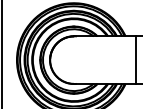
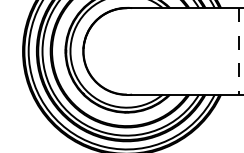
line: (135, 60) -> (239, 52), solid -> dashed

